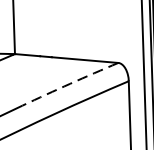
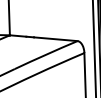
arc: (70, 83) -> (46, 54), dashed -> solid

